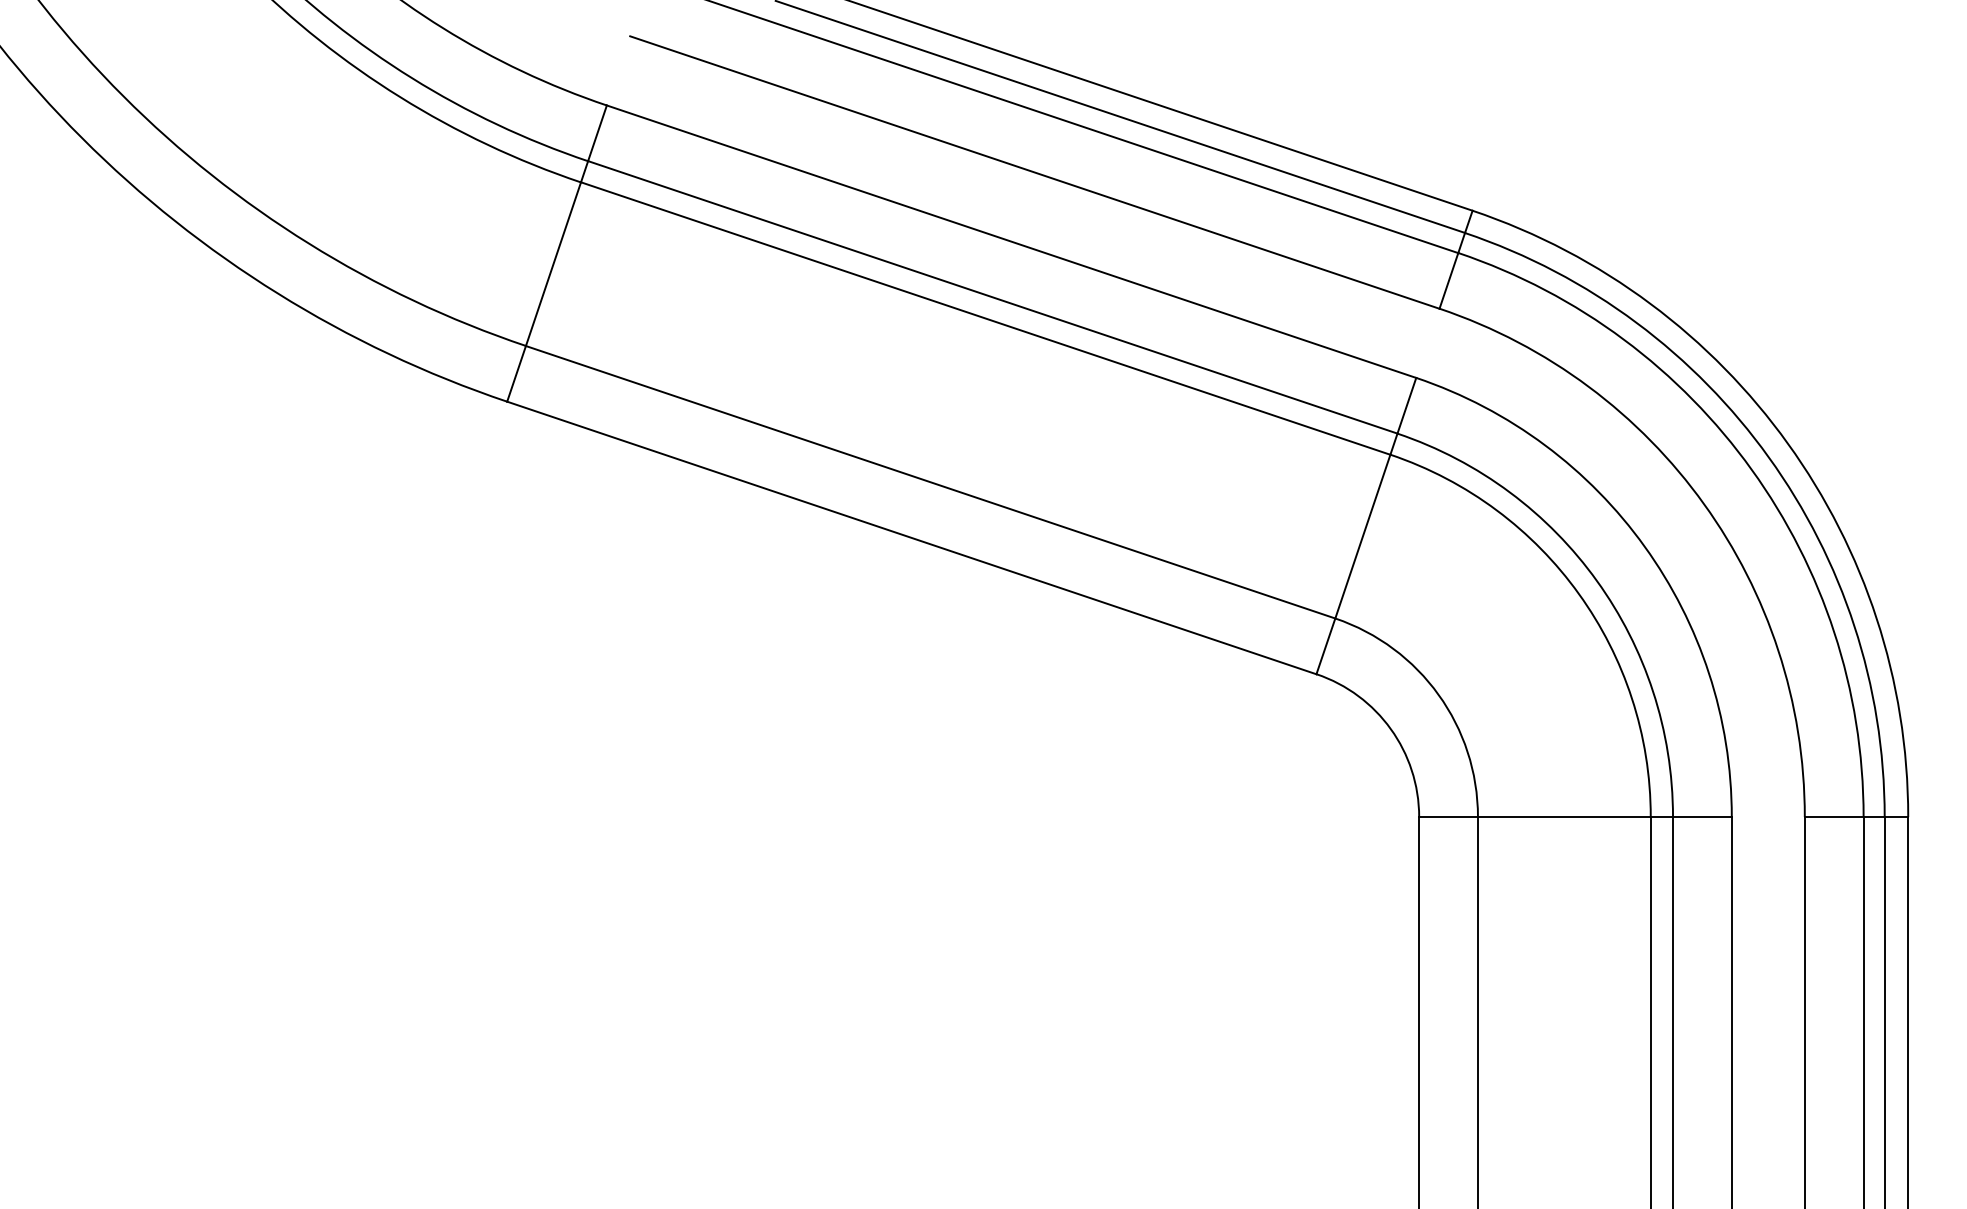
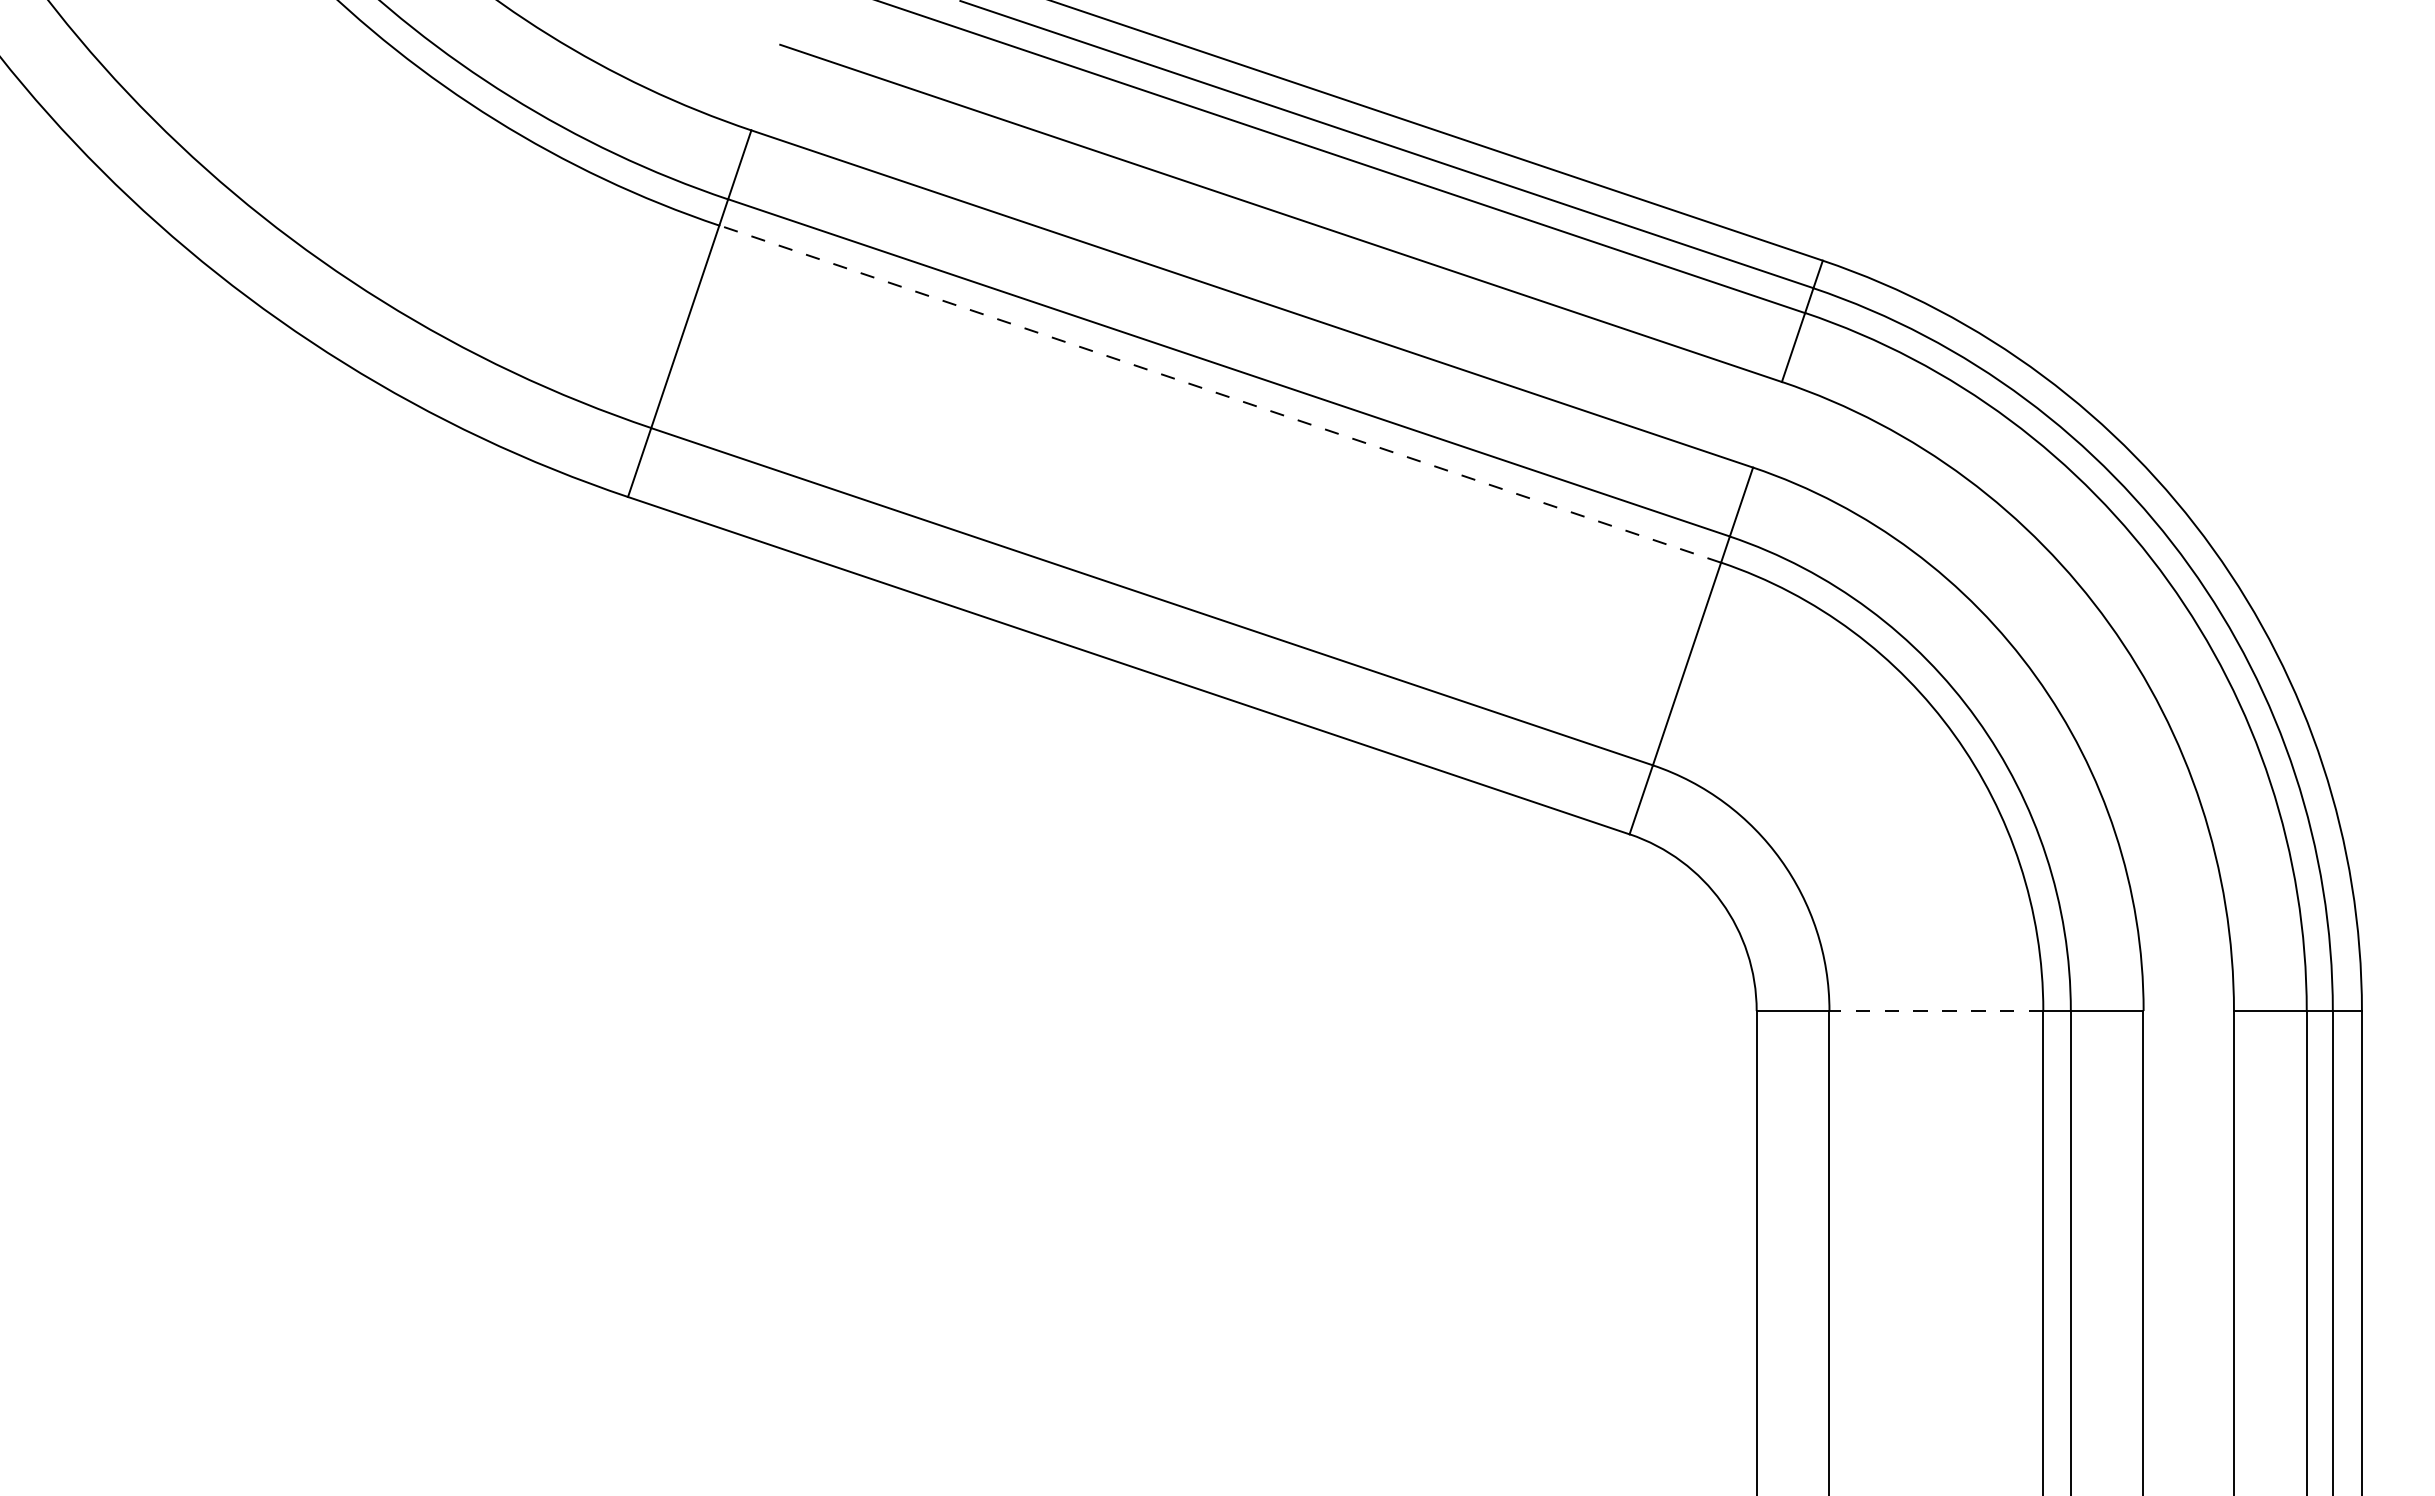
line: (985, 318) -> (1219, 393), solid -> dashed
line: (1564, 817) -> (1936, 1011), solid -> dashed

